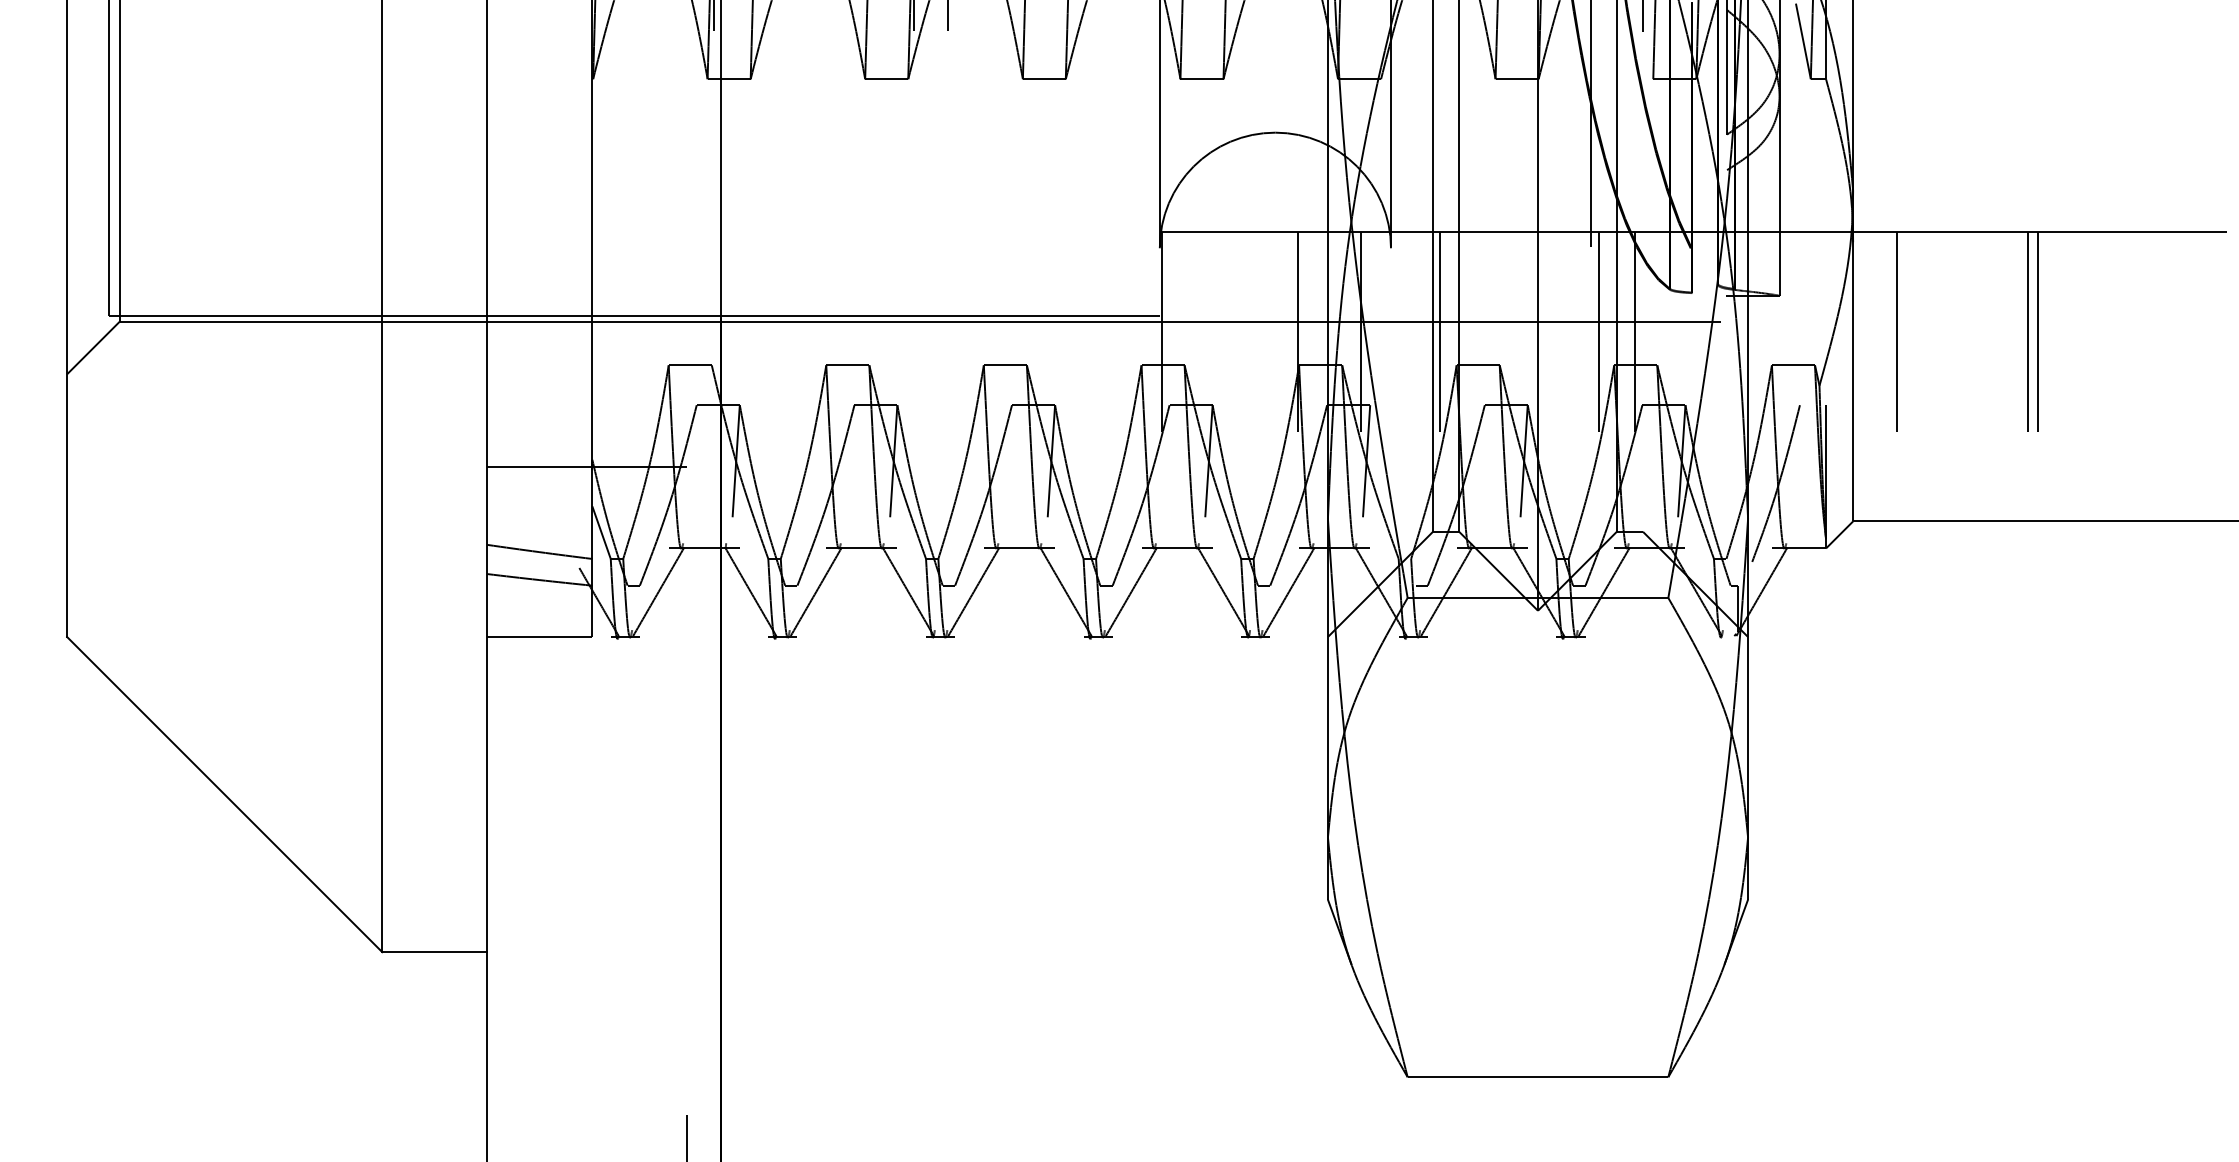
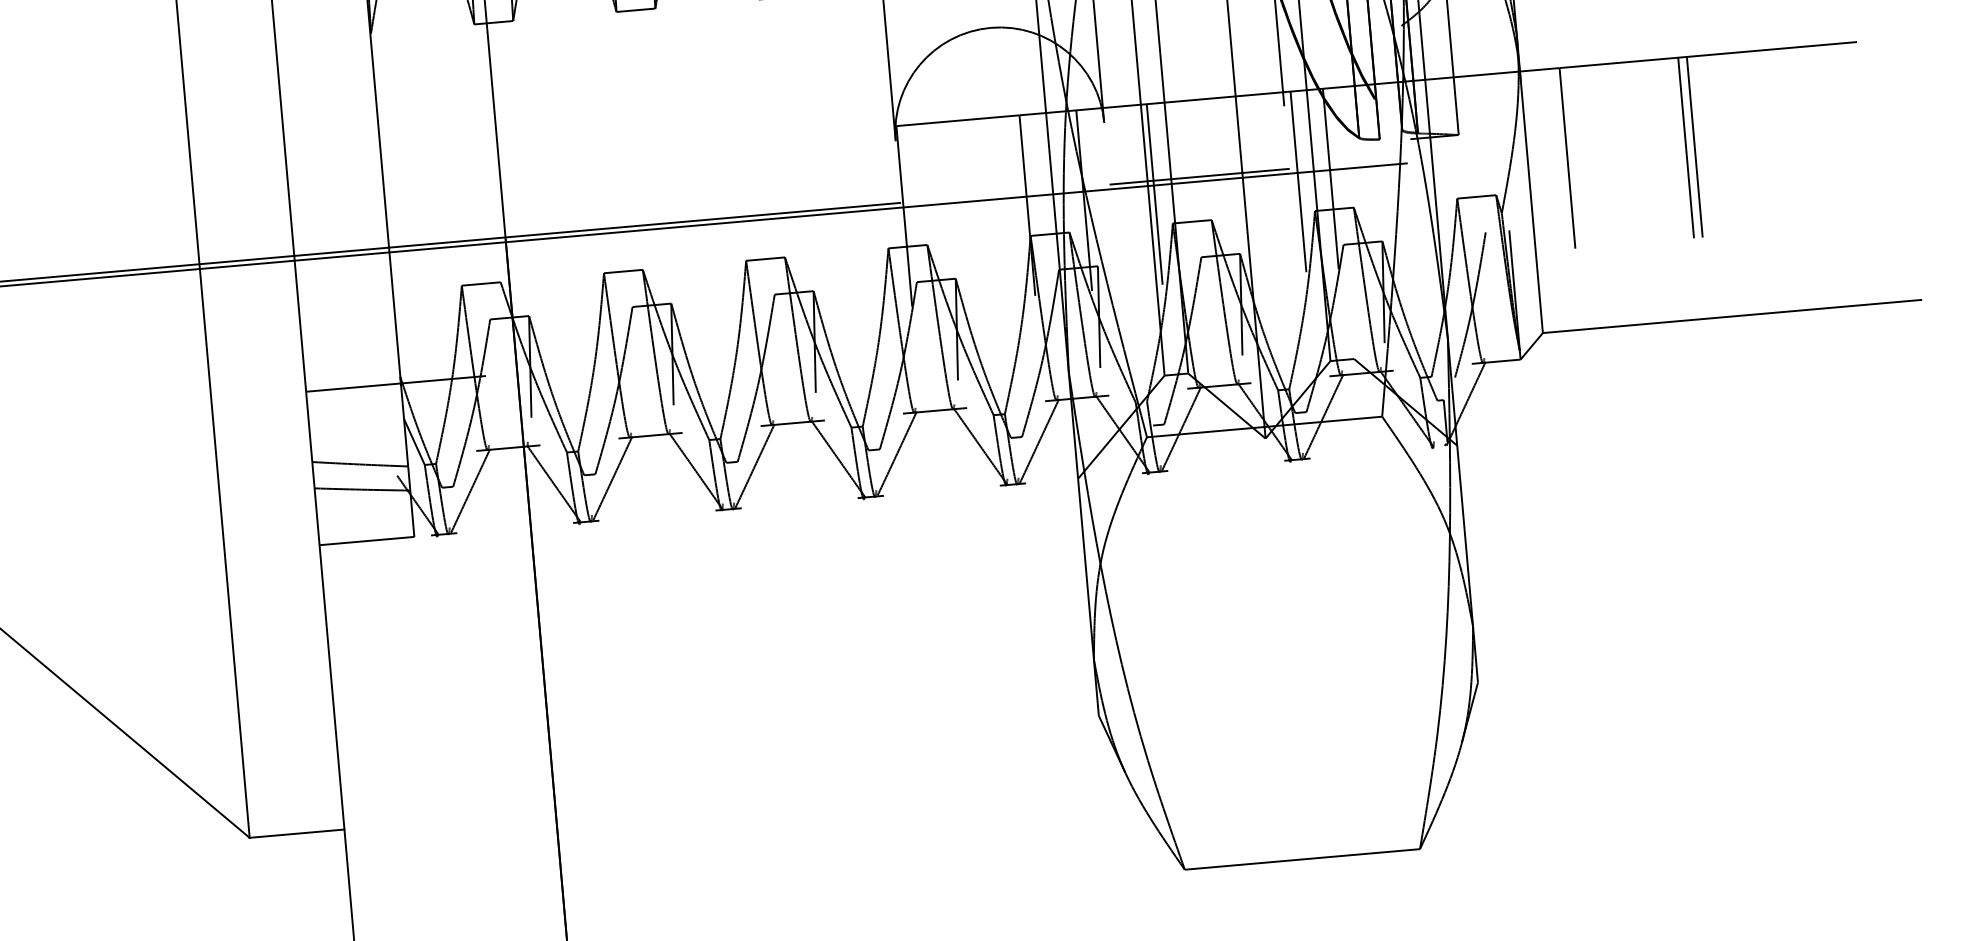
line: (1490, 316) -> (1199, 176), added

